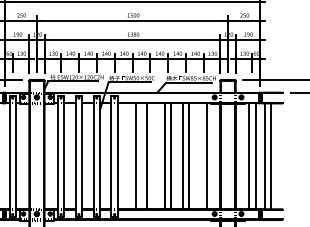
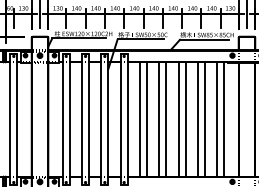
line: (129, 156) -> (140, 119), added
line: (153, 156) -> (166, 119), added
line: (200, 156) -> (217, 119), added

